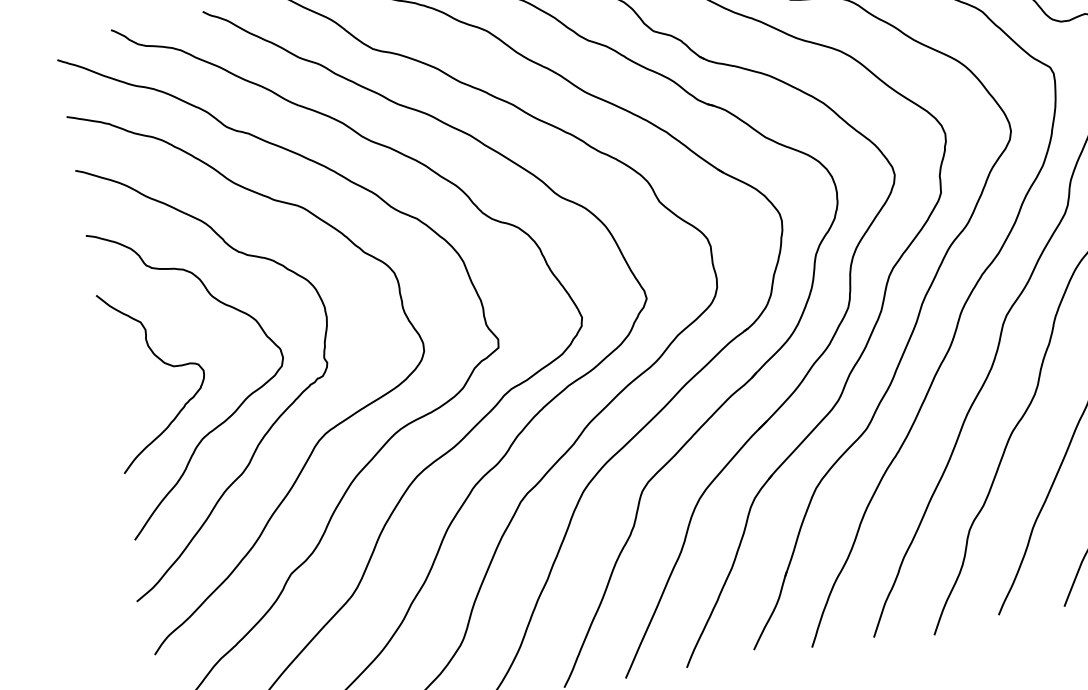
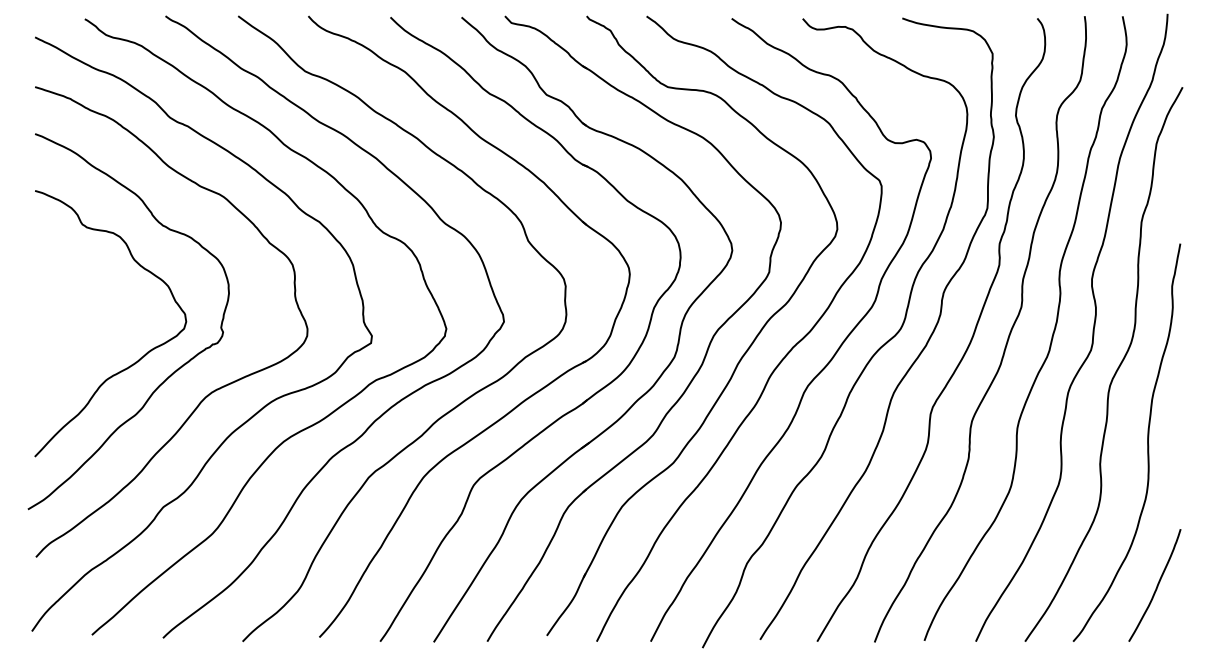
curve: (163, 363) -> (83, 310), removed

